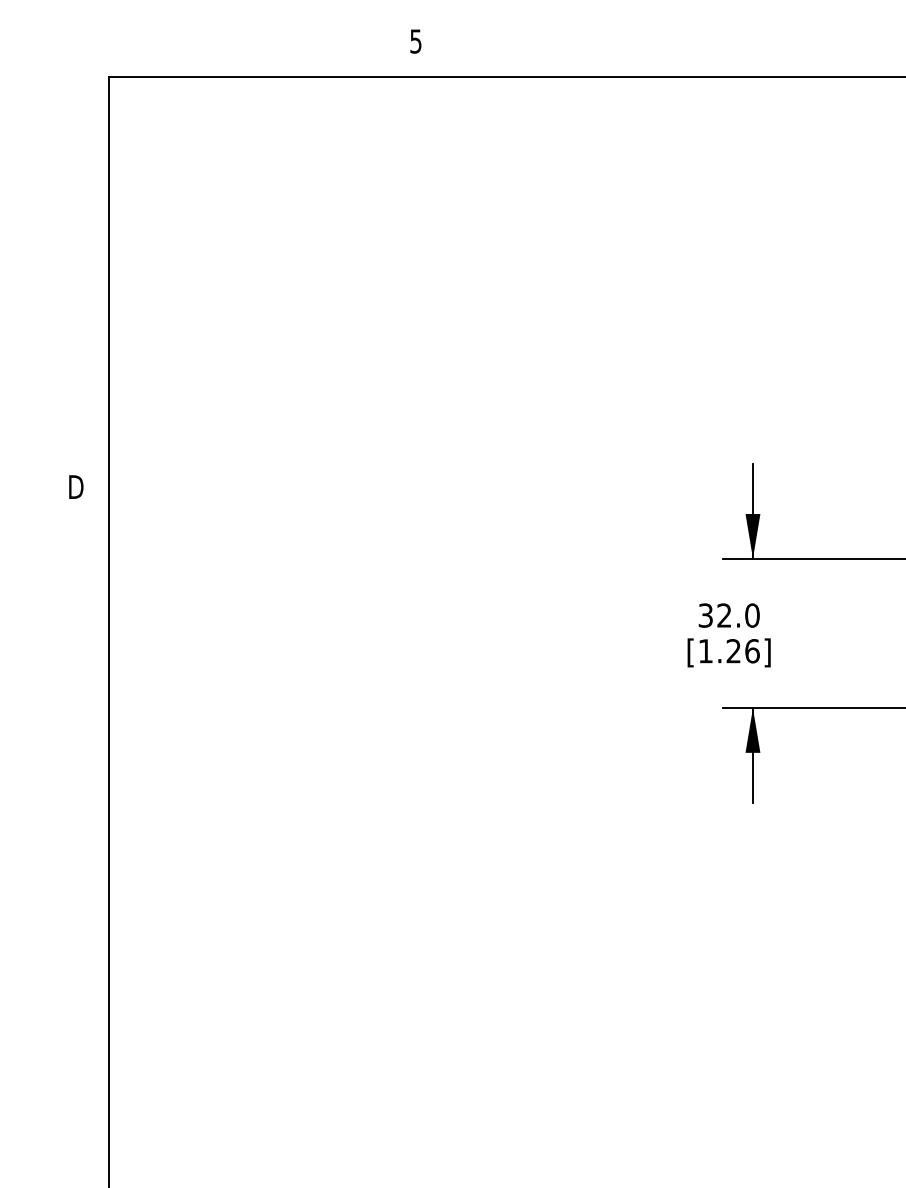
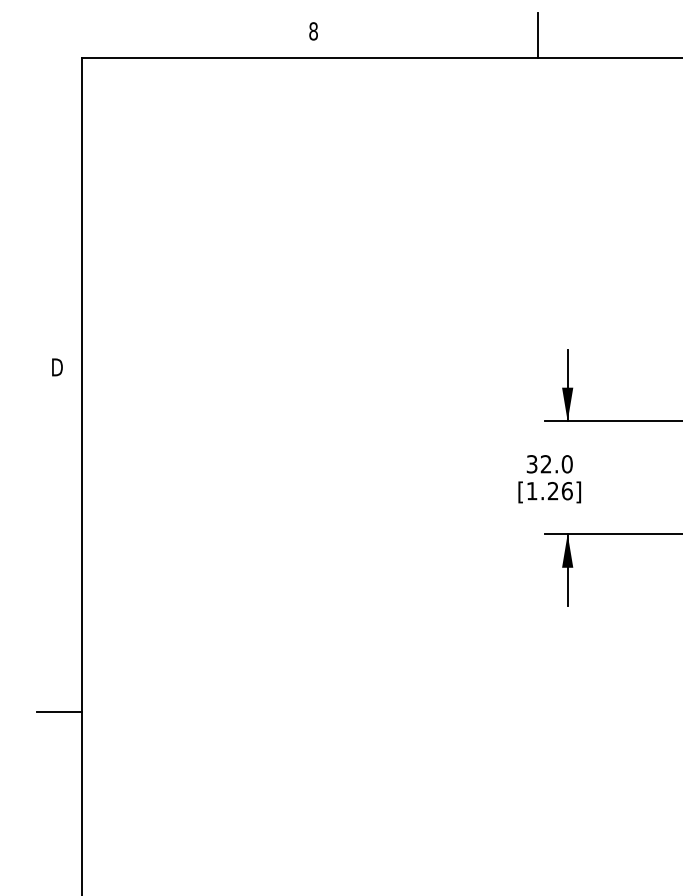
text: (415, 41) -> (313, 31), 5 -> 8
line: (712, 46) -> (537, 35), added
line: (79, 944) -> (59, 712), added

